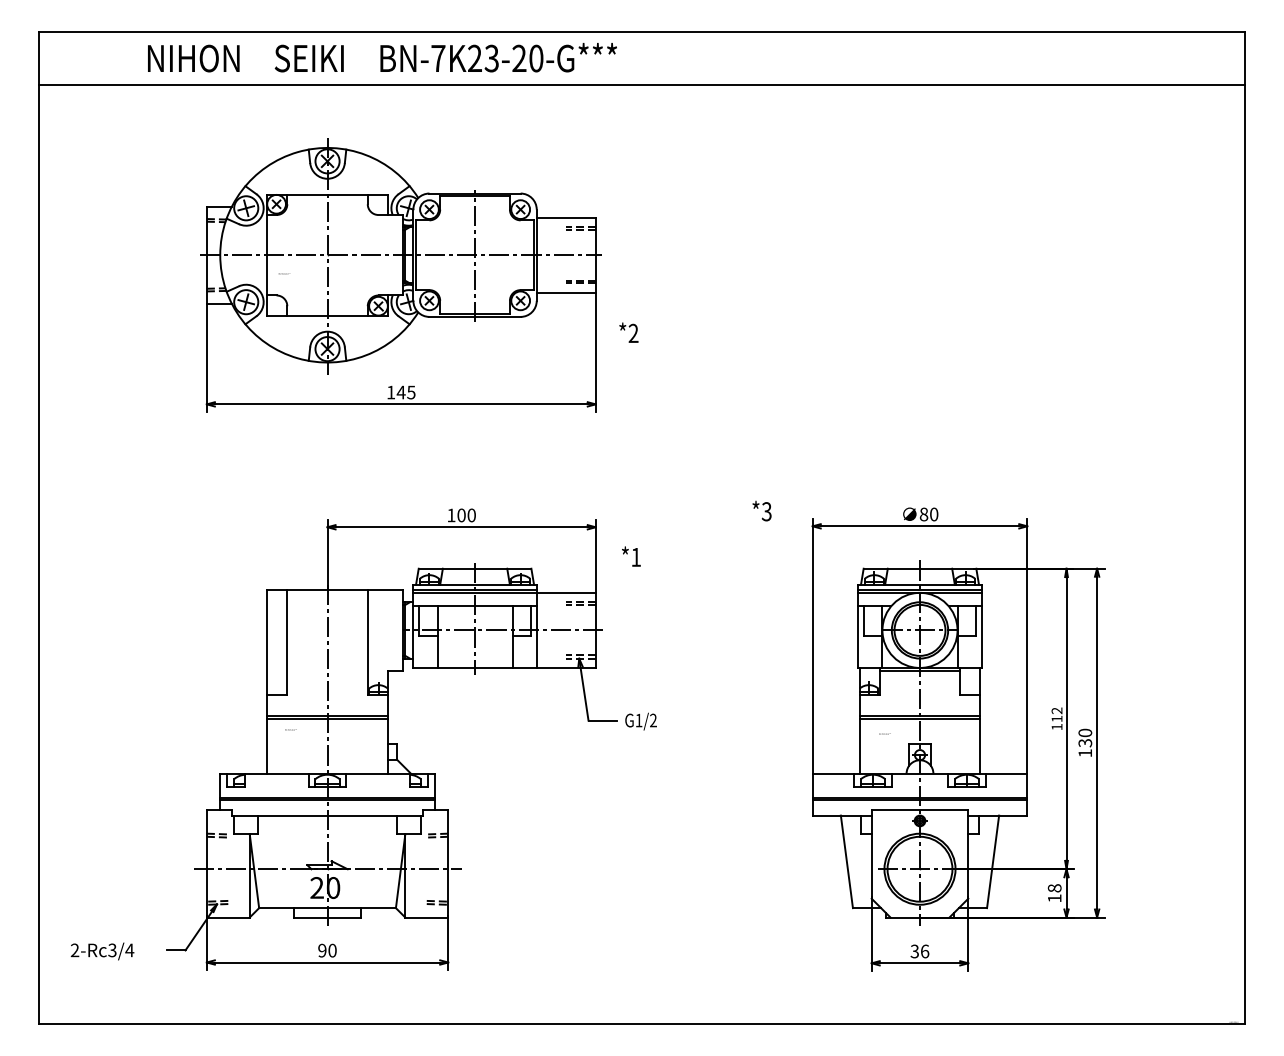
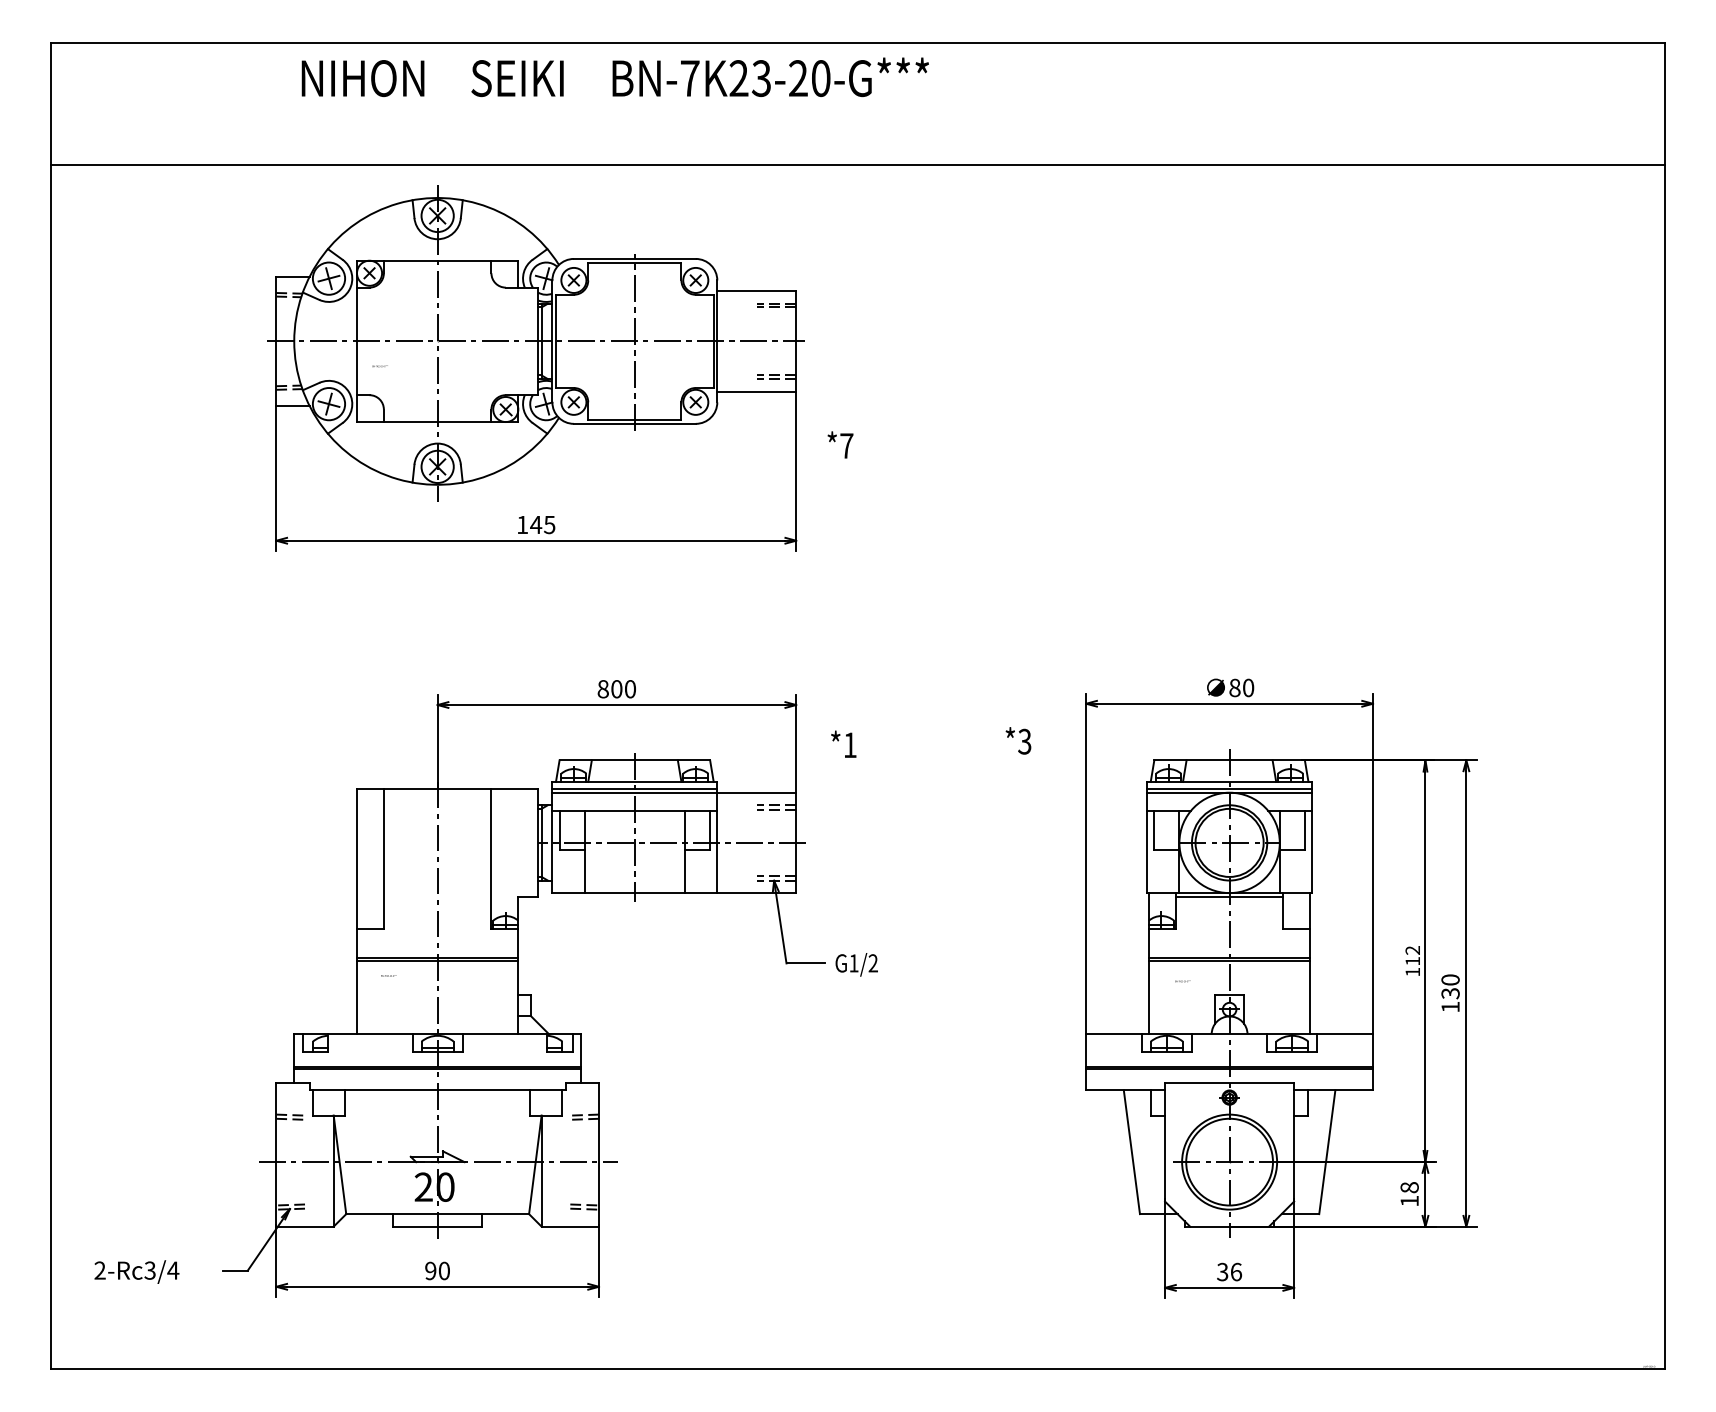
text: (382, 57) -> (615, 77), moved
line: (641, 85) -> (857, 165), moved
text: (633, 332) -> (846, 444), *2 -> *7
text: (761, 510) -> (1017, 740), moved
text: (451, 515) -> (603, 689), 100 -> 800

